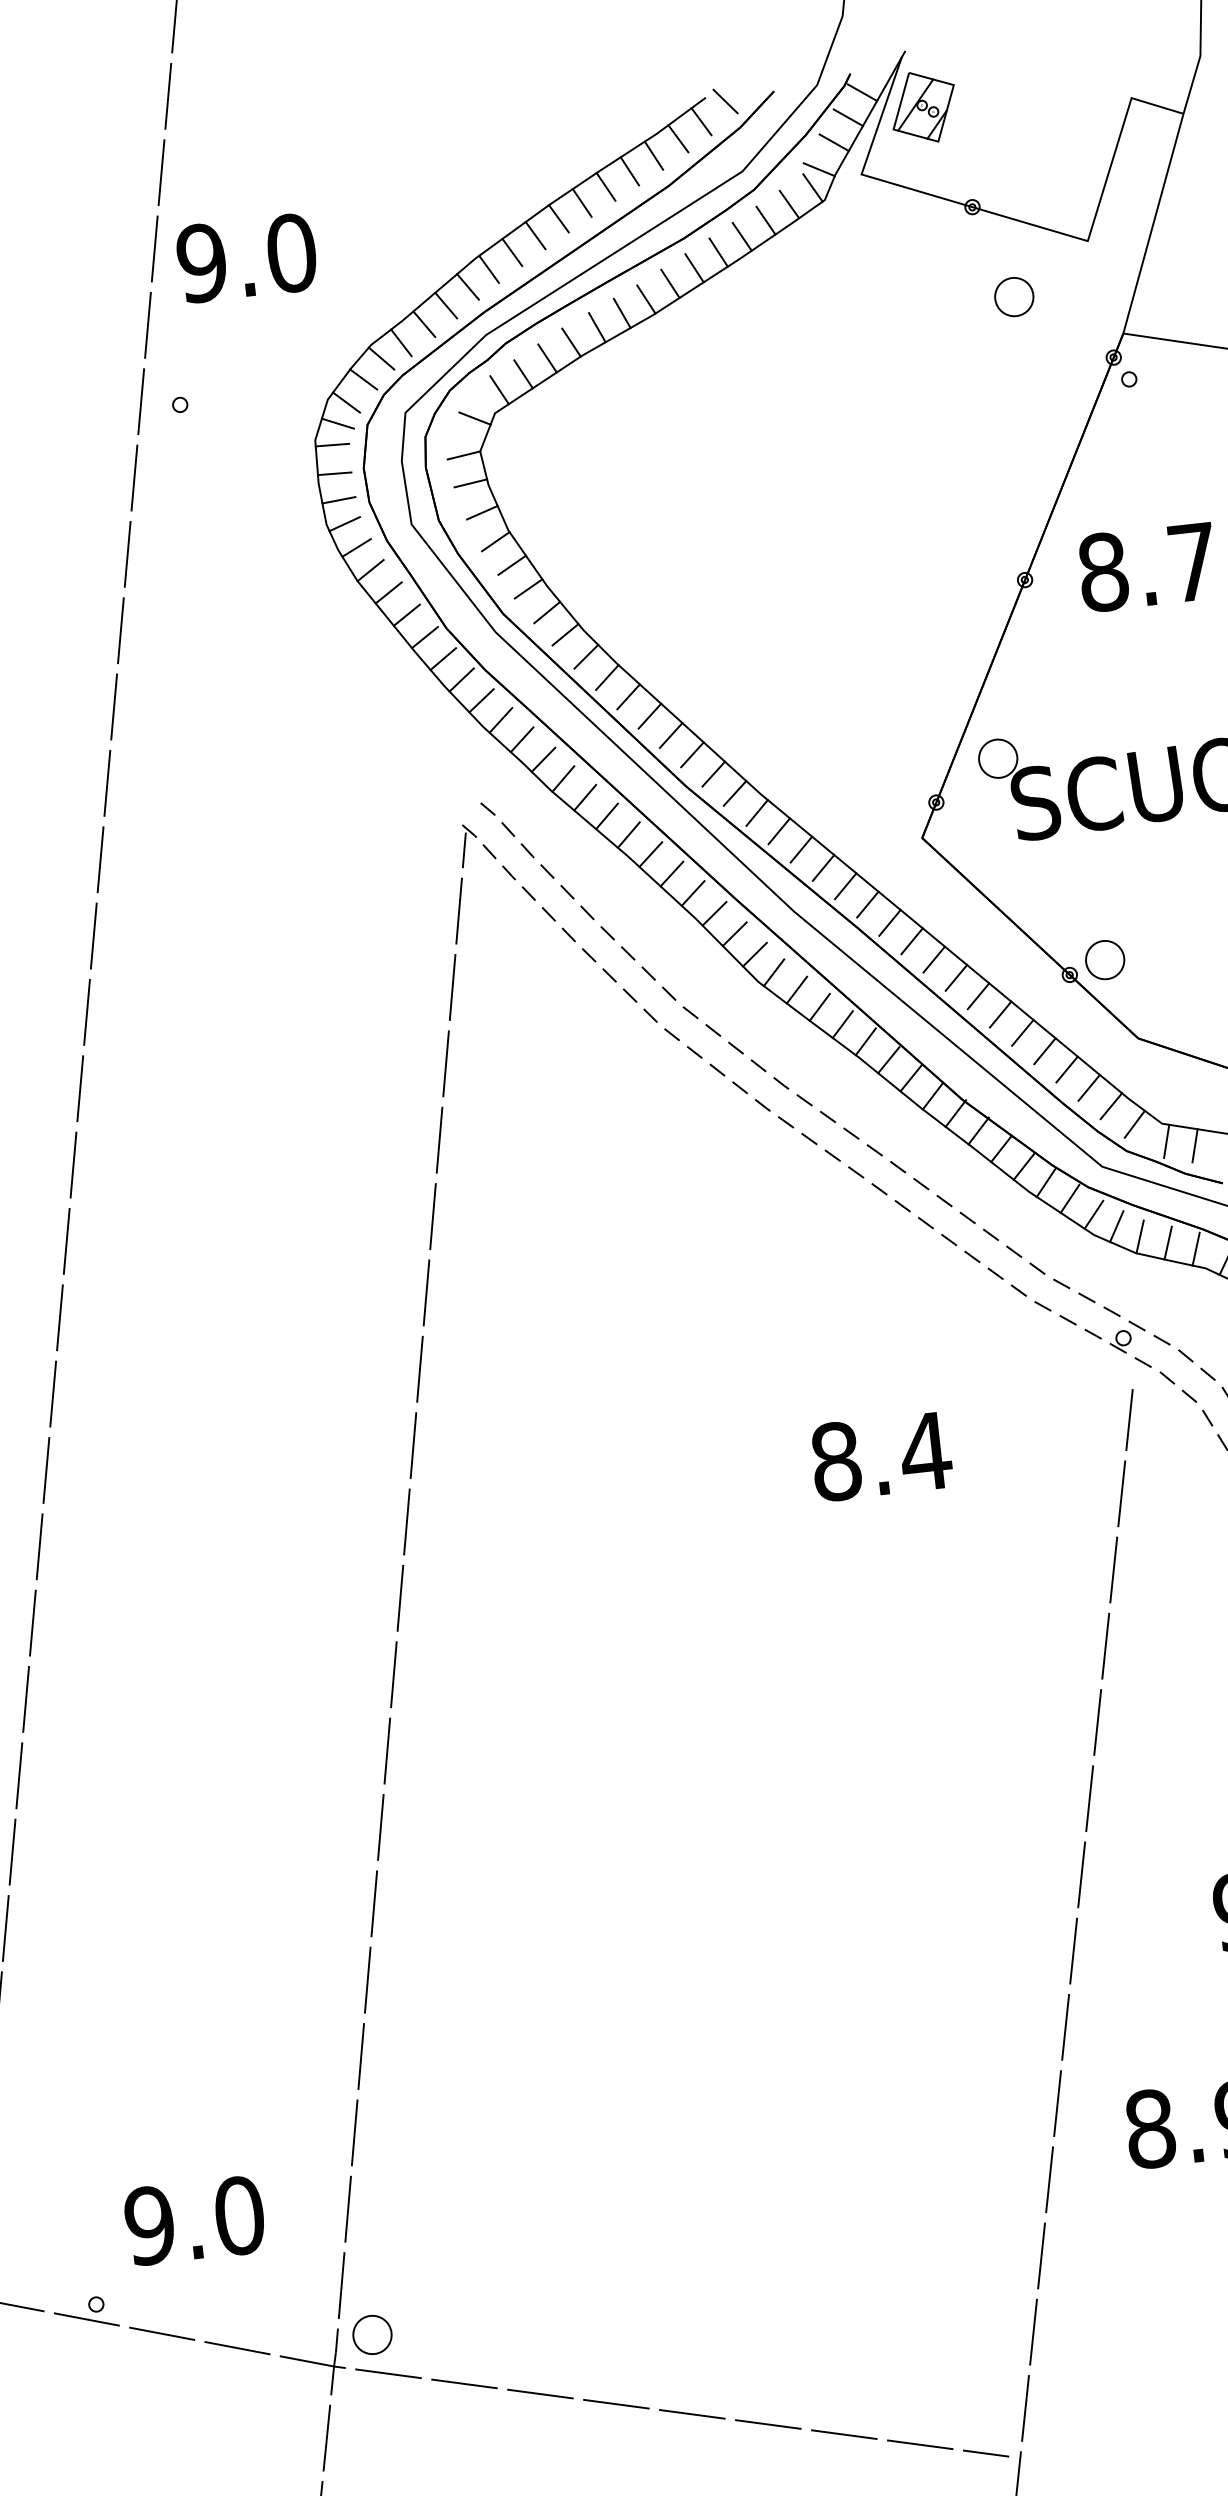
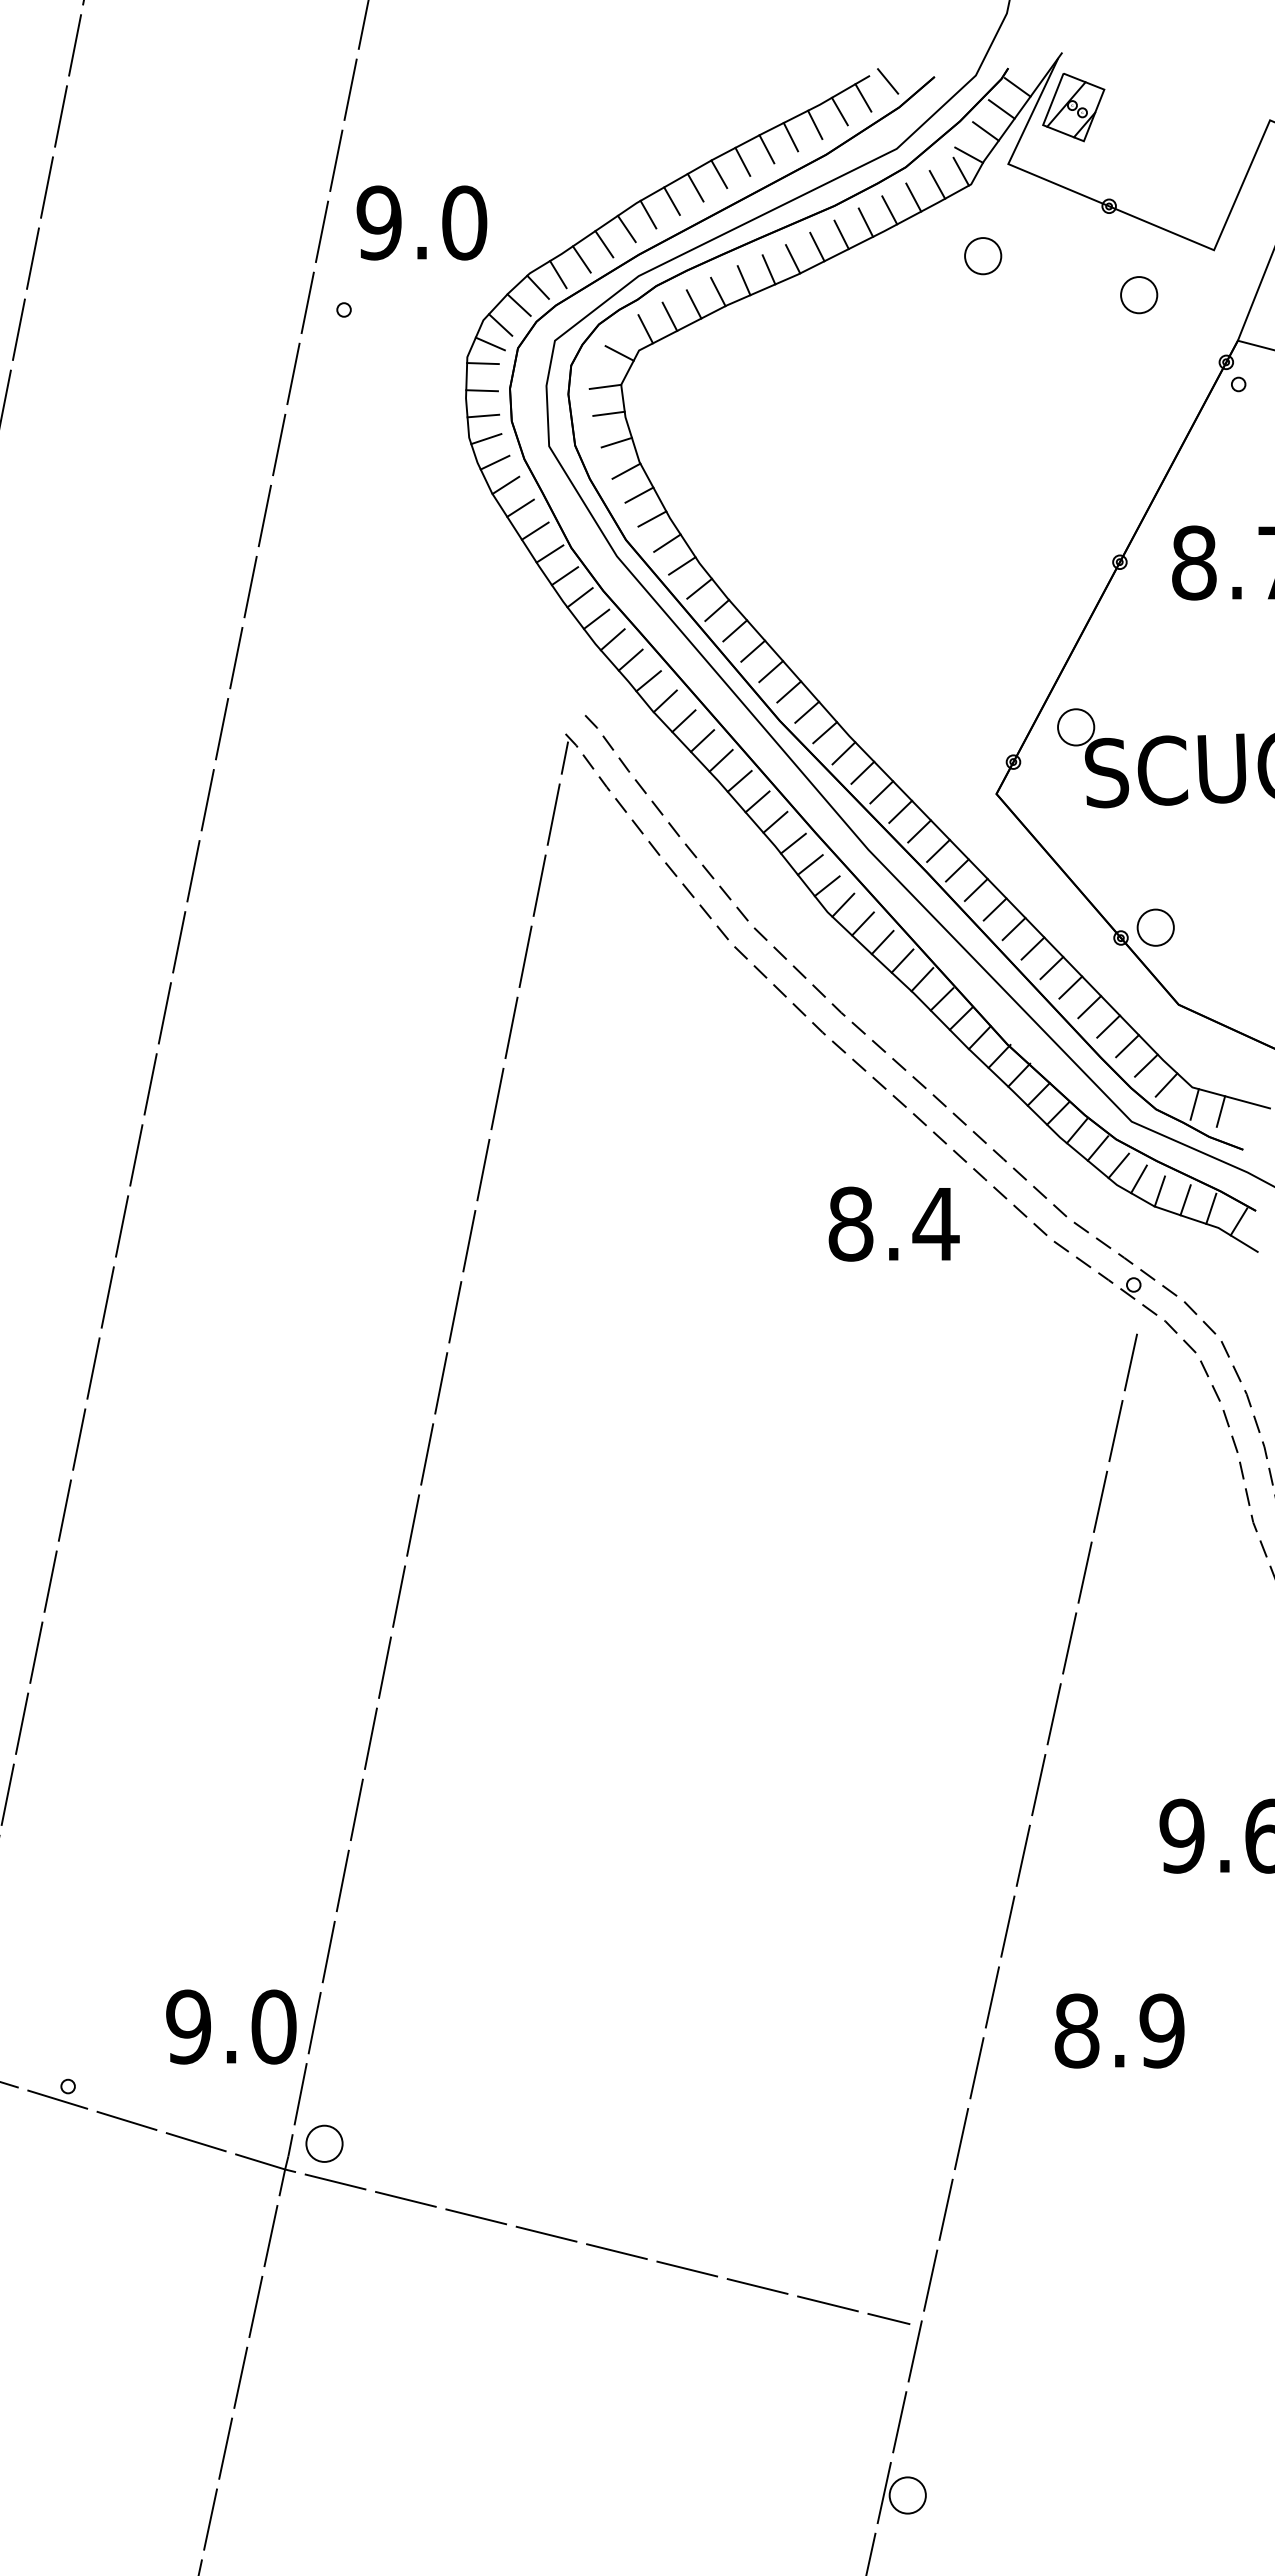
text: (246, 257) -> (421, 222), moved
part: (846, 274) -> (983, 256), added
text: (880, 1455) -> (893, 1223), moved
text: (194, 2220) -> (231, 2026), moved

